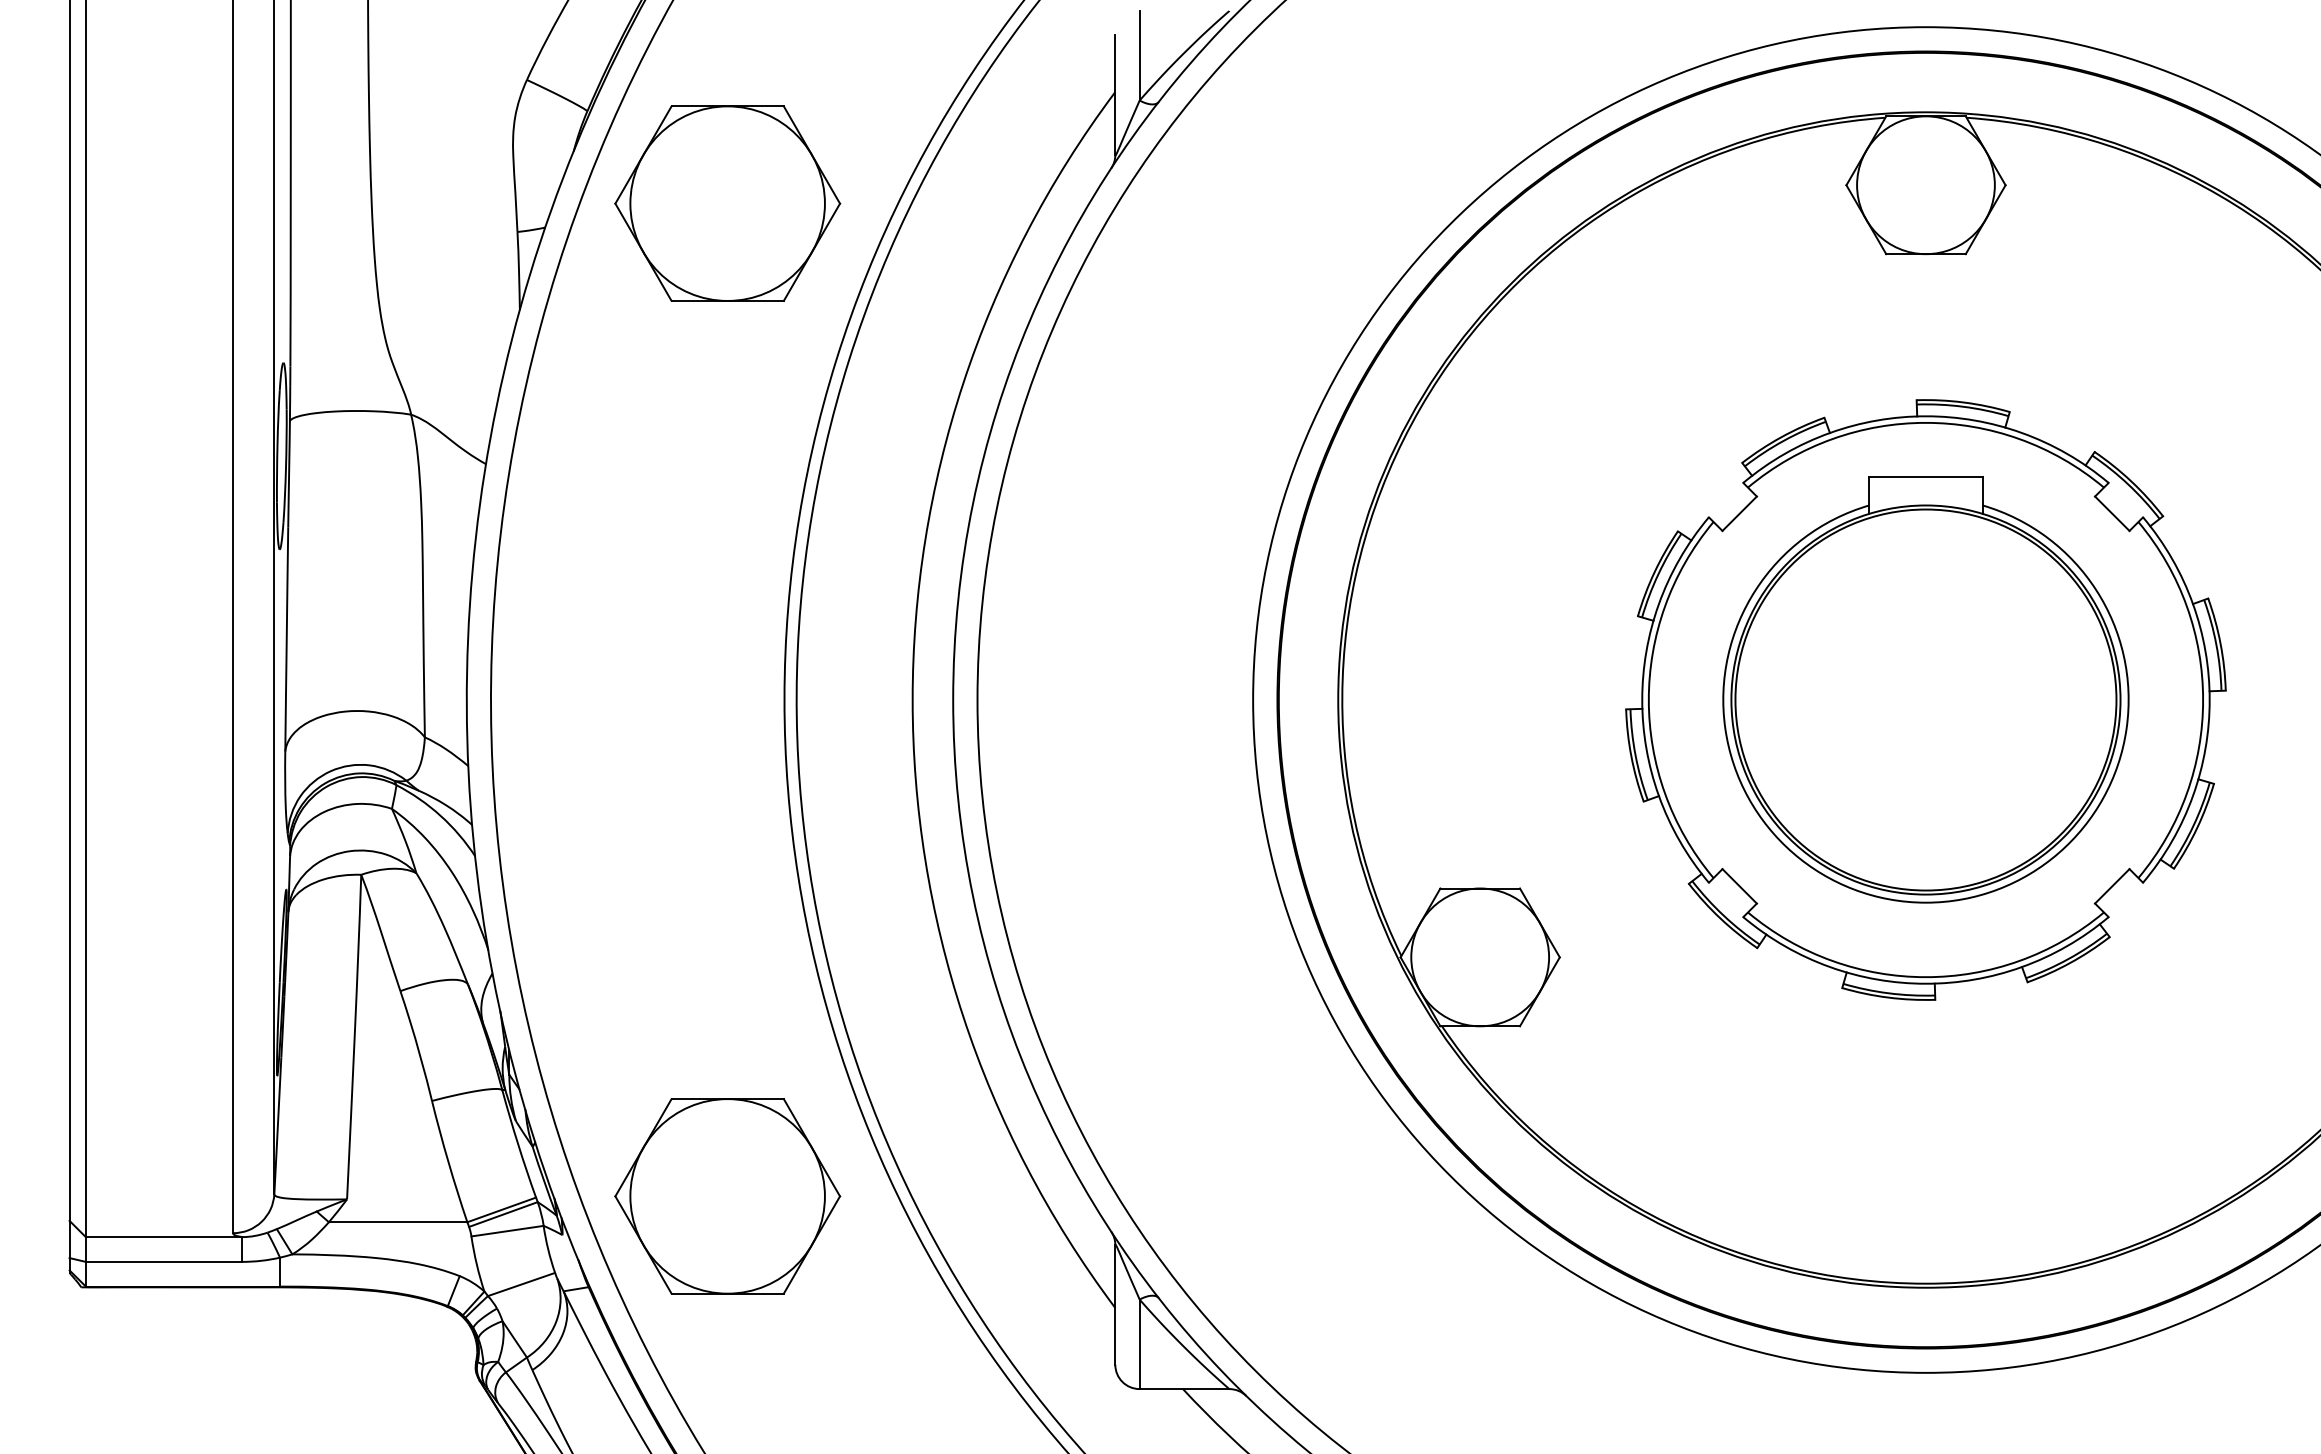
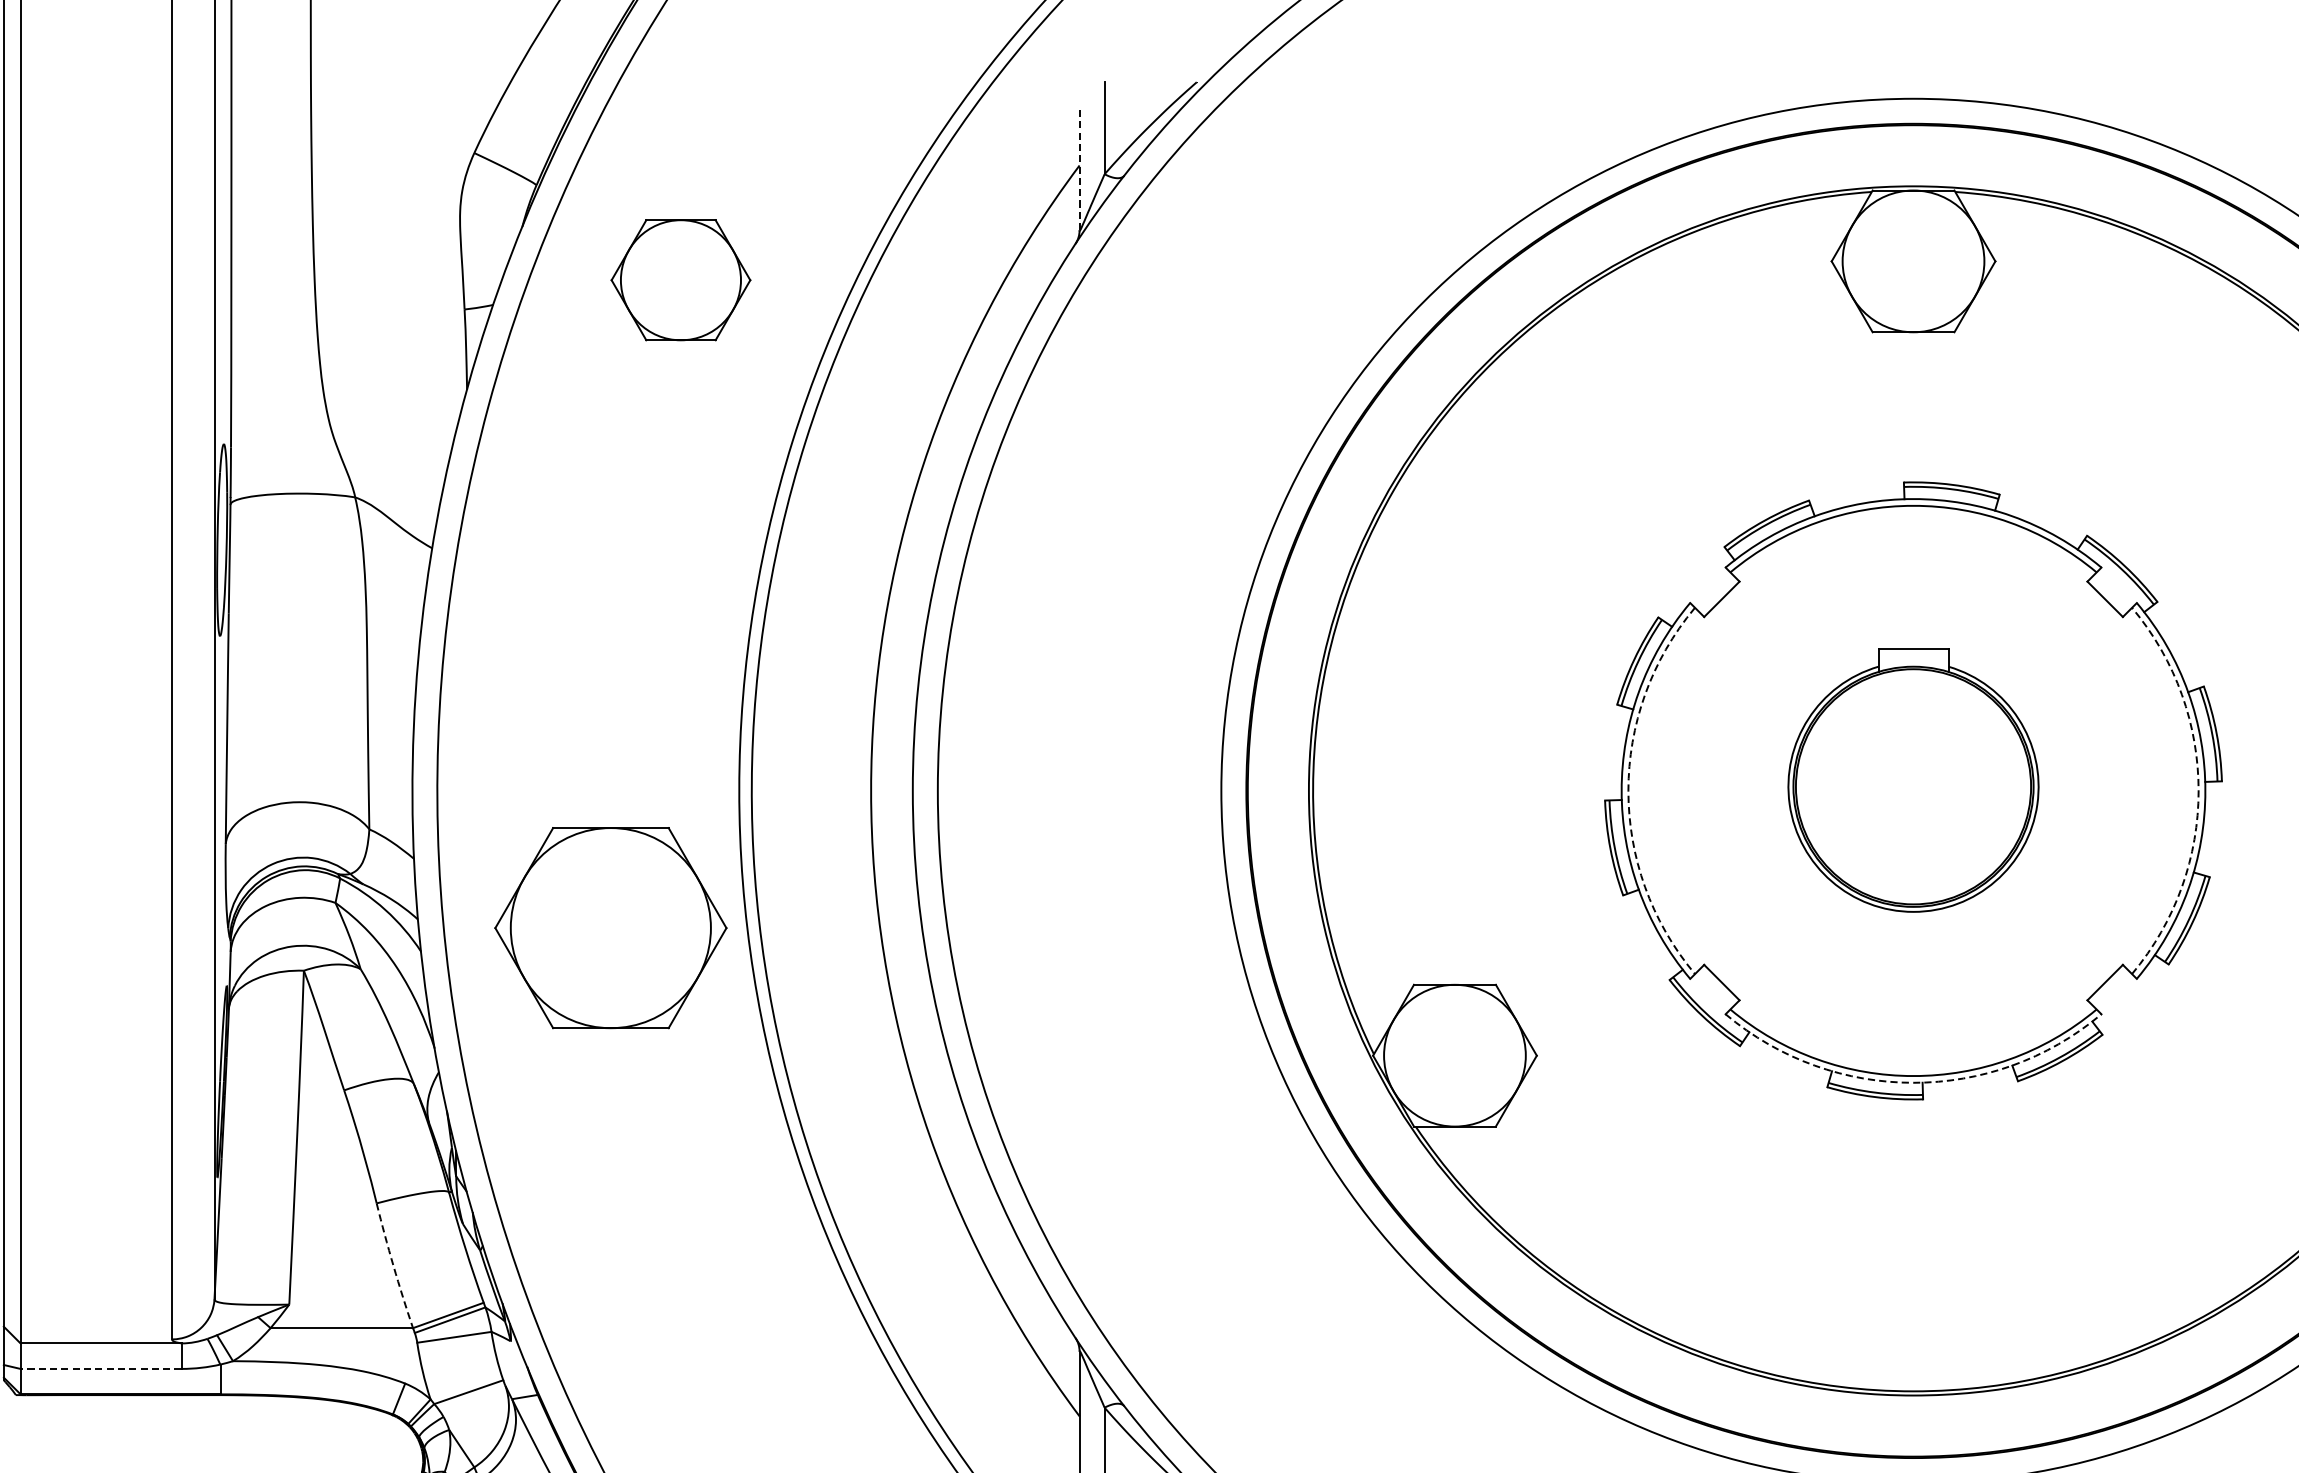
line: (1115, 95) -> (1079, 169), solid -> dashed
part: (727, 203) -> (680, 280), size x0.6
part: (1925, 689) -> (1913, 780), size x0.6
arc: (1648, 700) -> (1628, 791), solid -> dashed
arc: (2203, 700) -> (2199, 791), solid -> dashed
arc: (1925, 983) -> (1913, 1082), solid -> dashed
arc: (448, 1161) -> (393, 1265), solid -> dashed
part: (727, 1196) -> (610, 928), moved
line: (163, 1261) -> (100, 1368), solid -> dashed

